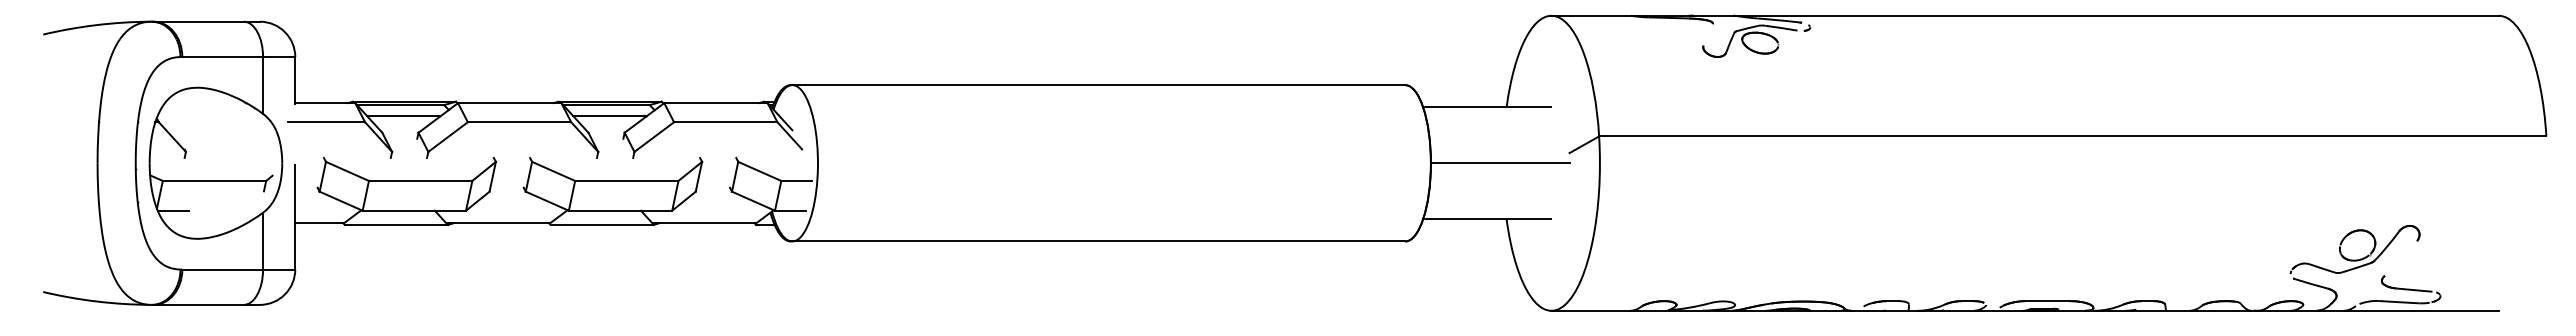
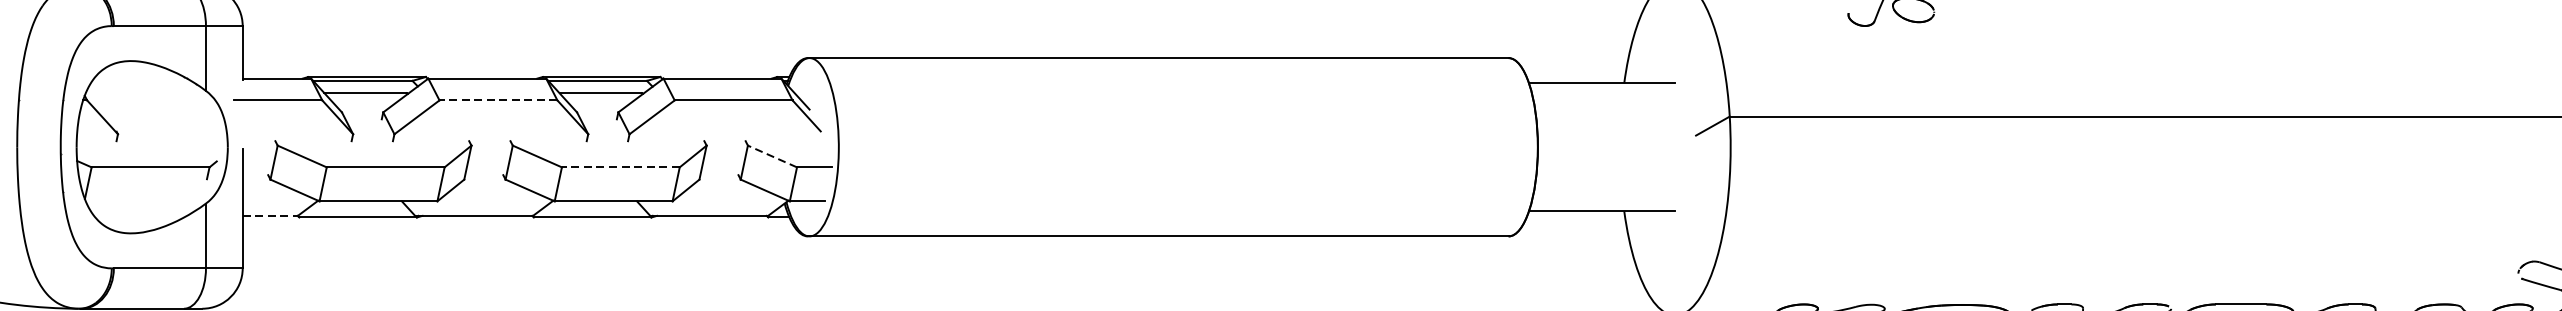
line: (519, 122) -> (498, 100), solid -> dashed
line: (1499, 163) -> (1616, 147), removed
line: (759, 171) -> (772, 156), solid -> dashed
line: (626, 180) -> (620, 166), solid -> dashed
line: (173, 210) -> (103, 201), removed
line: (319, 223) -> (270, 215), solid -> dashed

